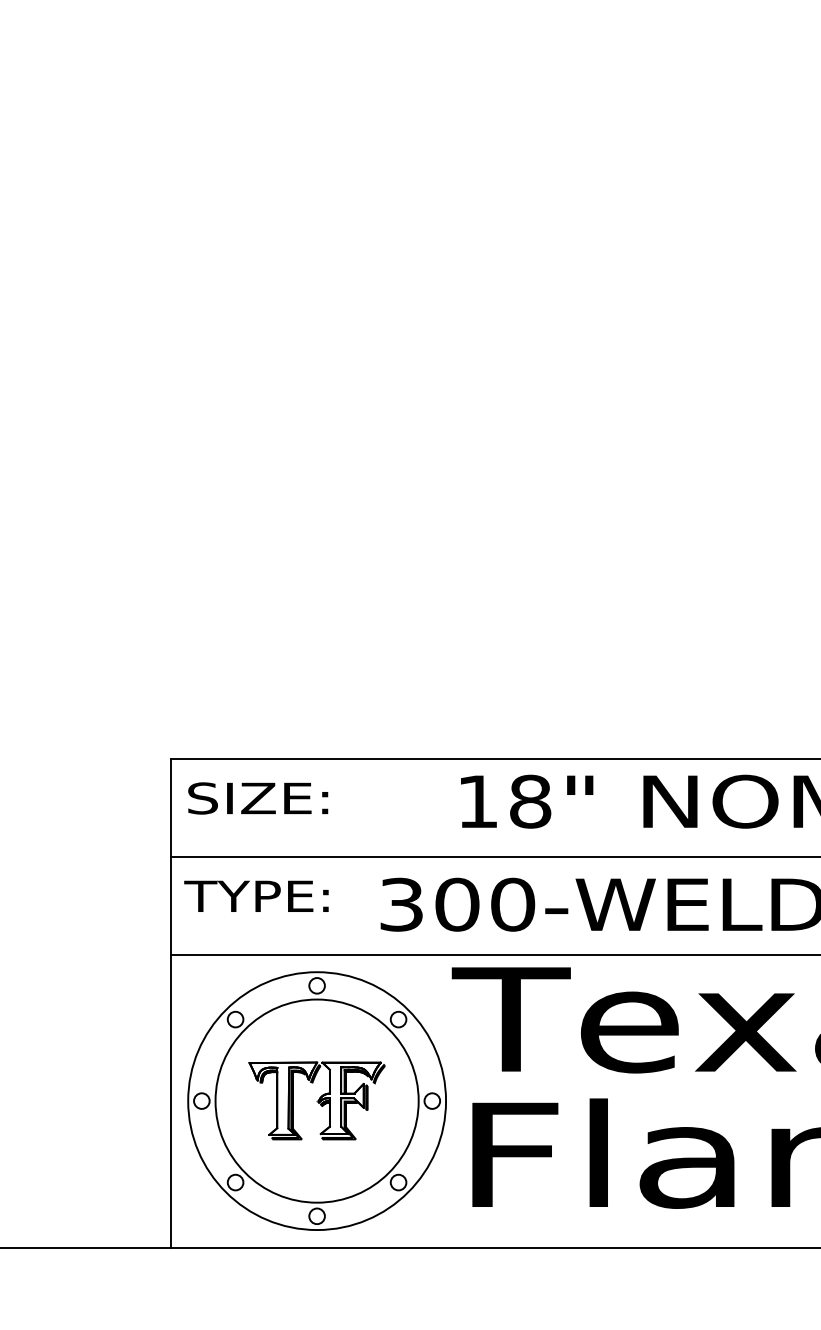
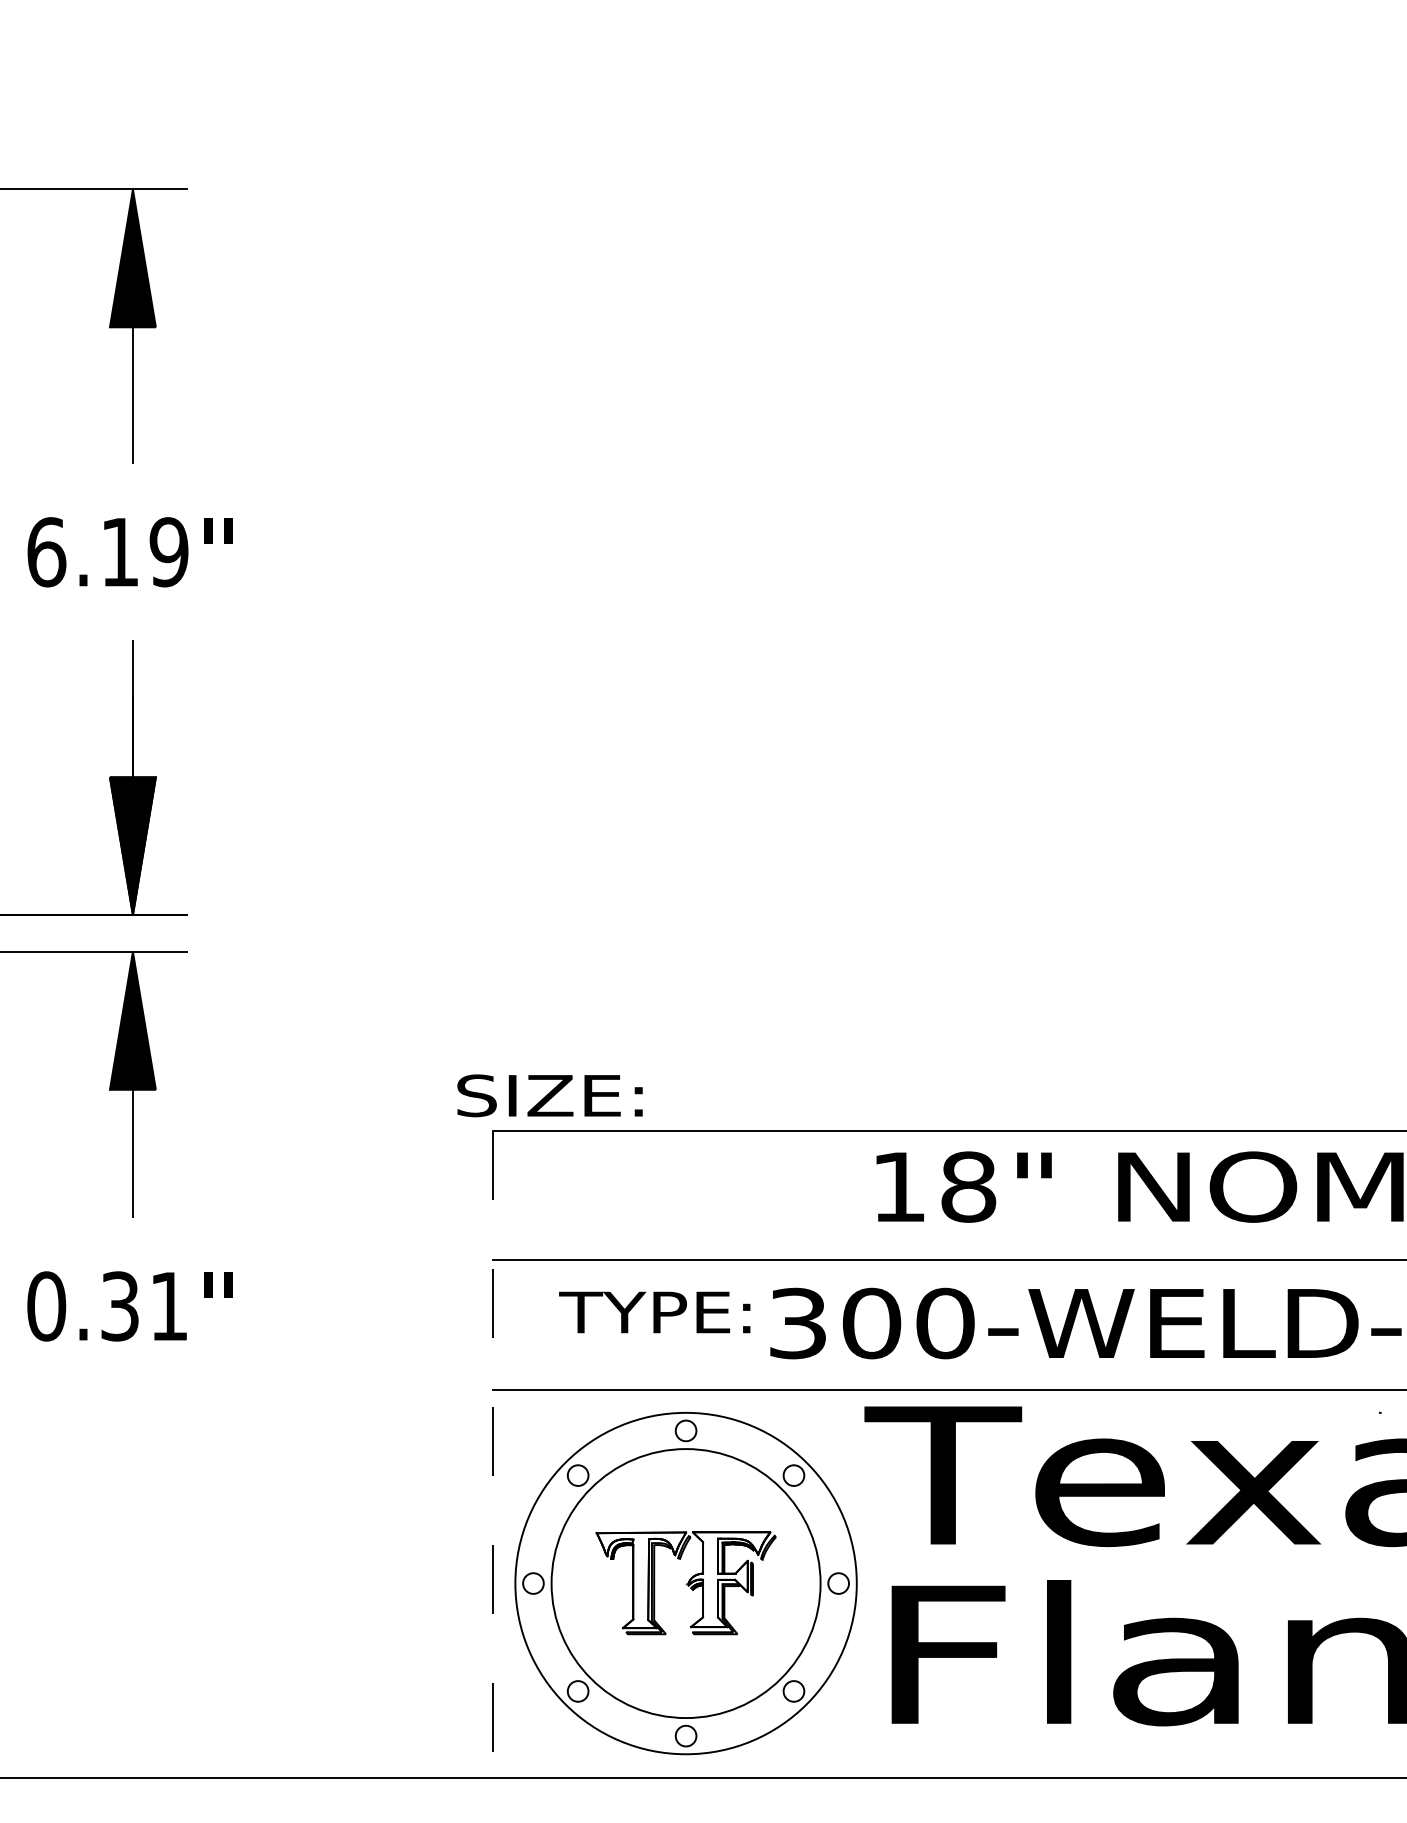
text: (257, 798) -> (549, 1095), moved
text: (256, 896) -> (654, 1312), moved
line: (171, 1003) -> (493, 1454), solid -> dashed

